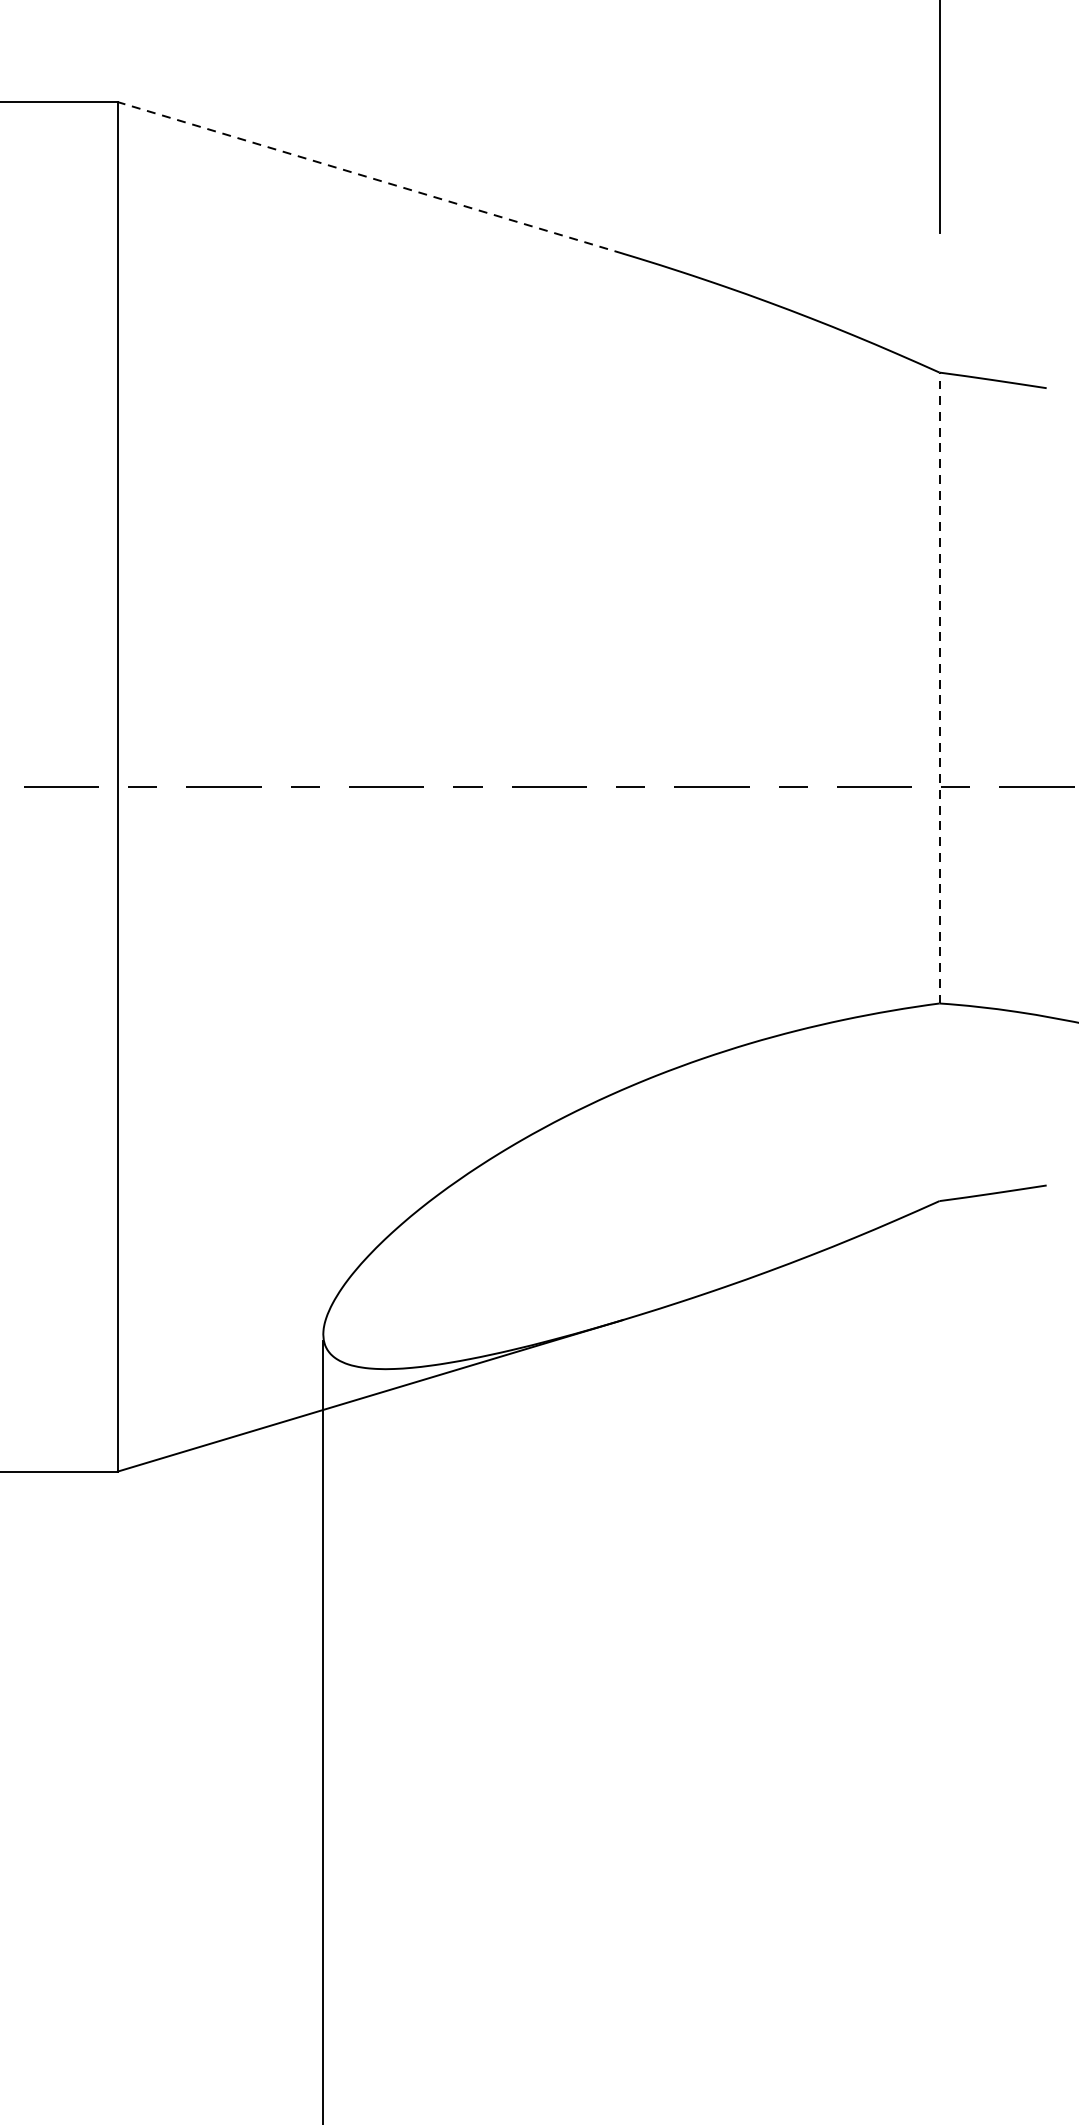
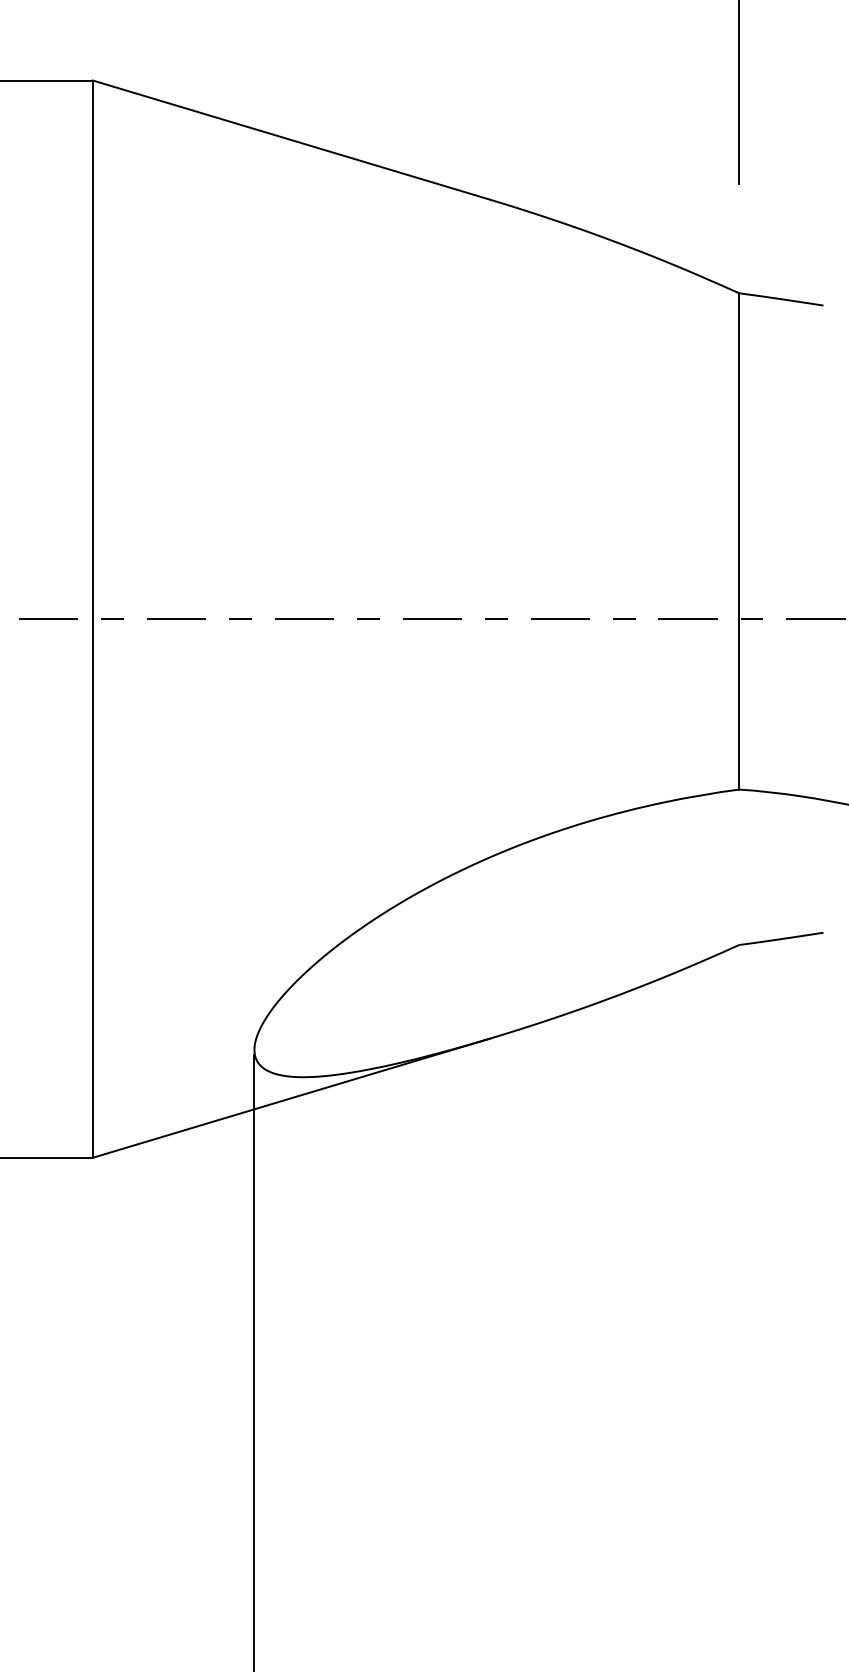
line: (370, 177) -> (291, 139), dashed -> solid
line: (939, 686) -> (739, 540), dashed -> solid

